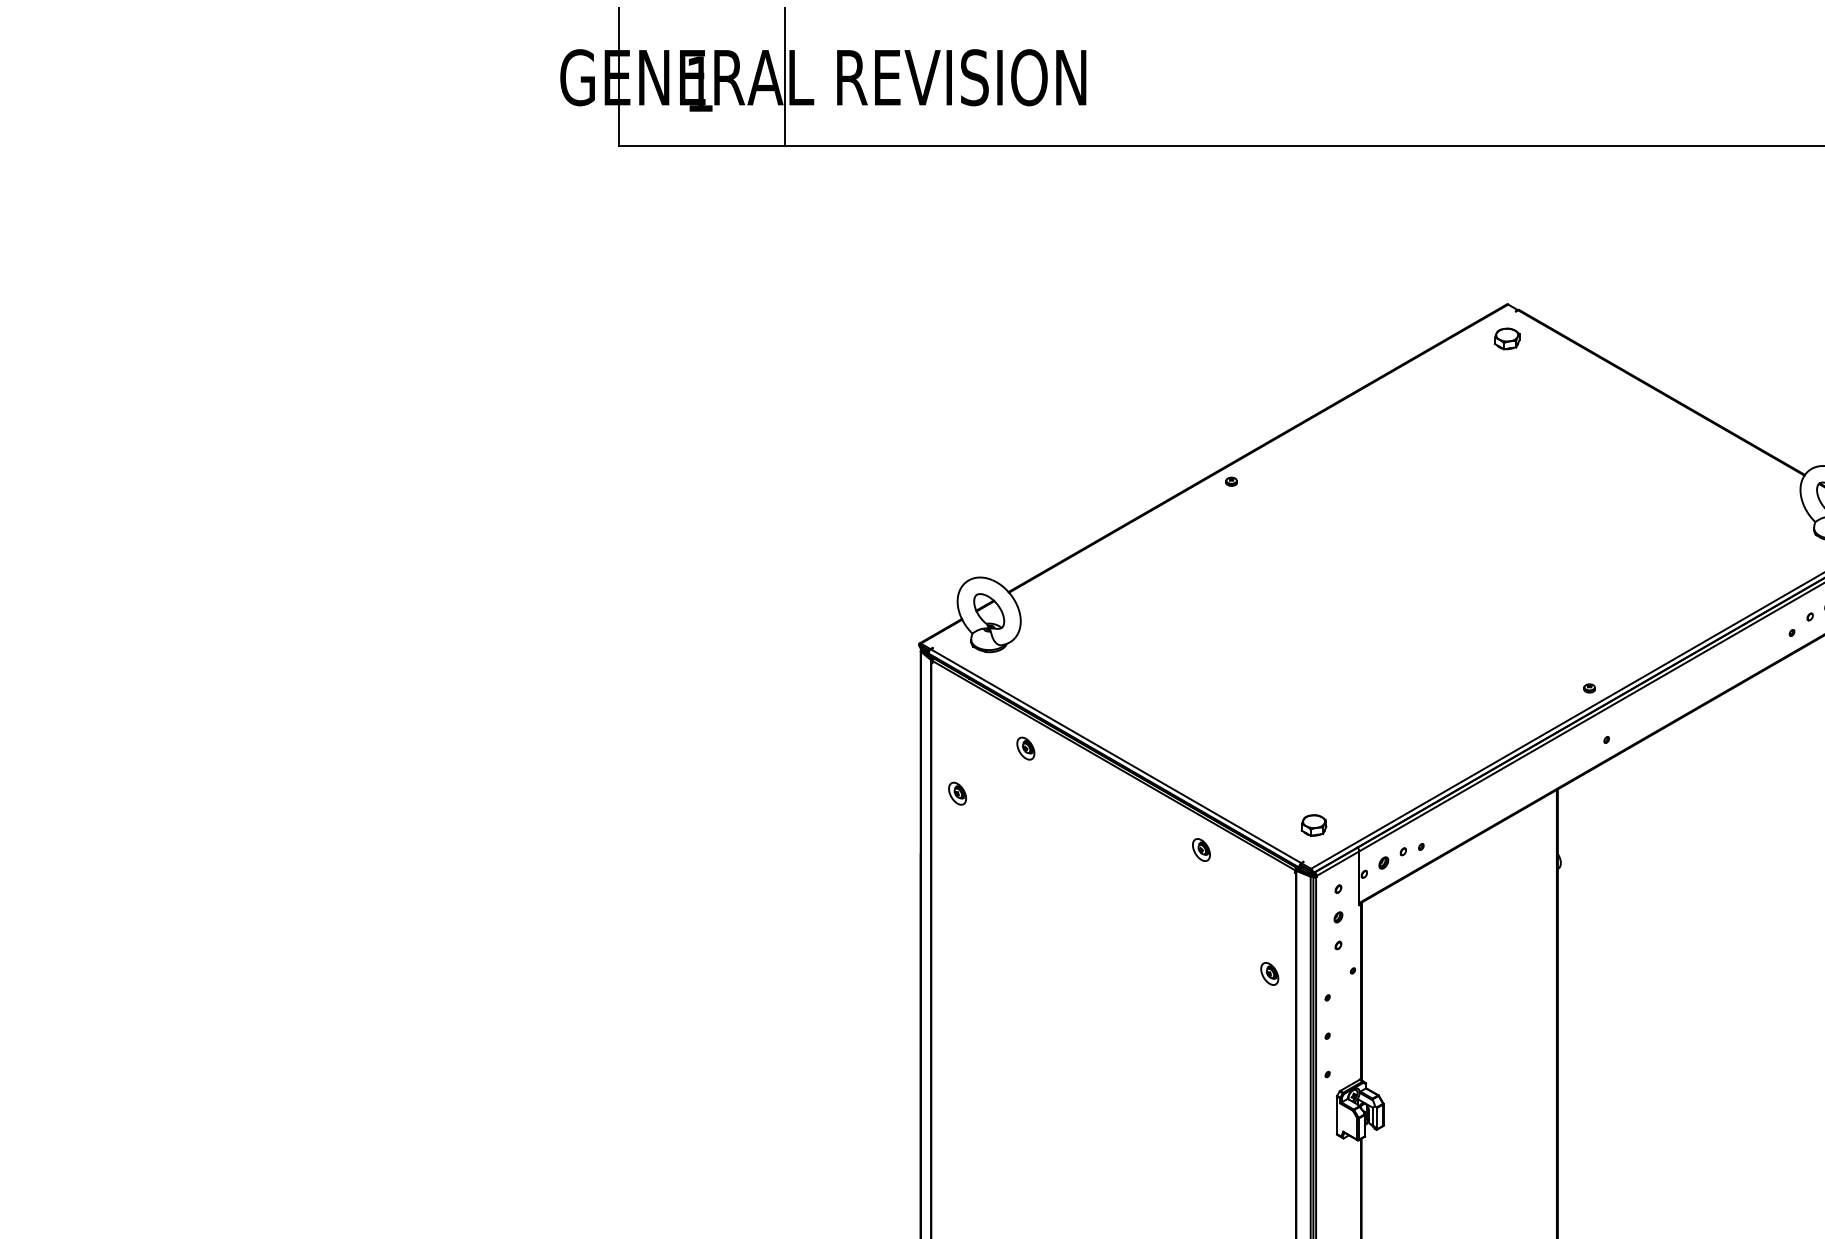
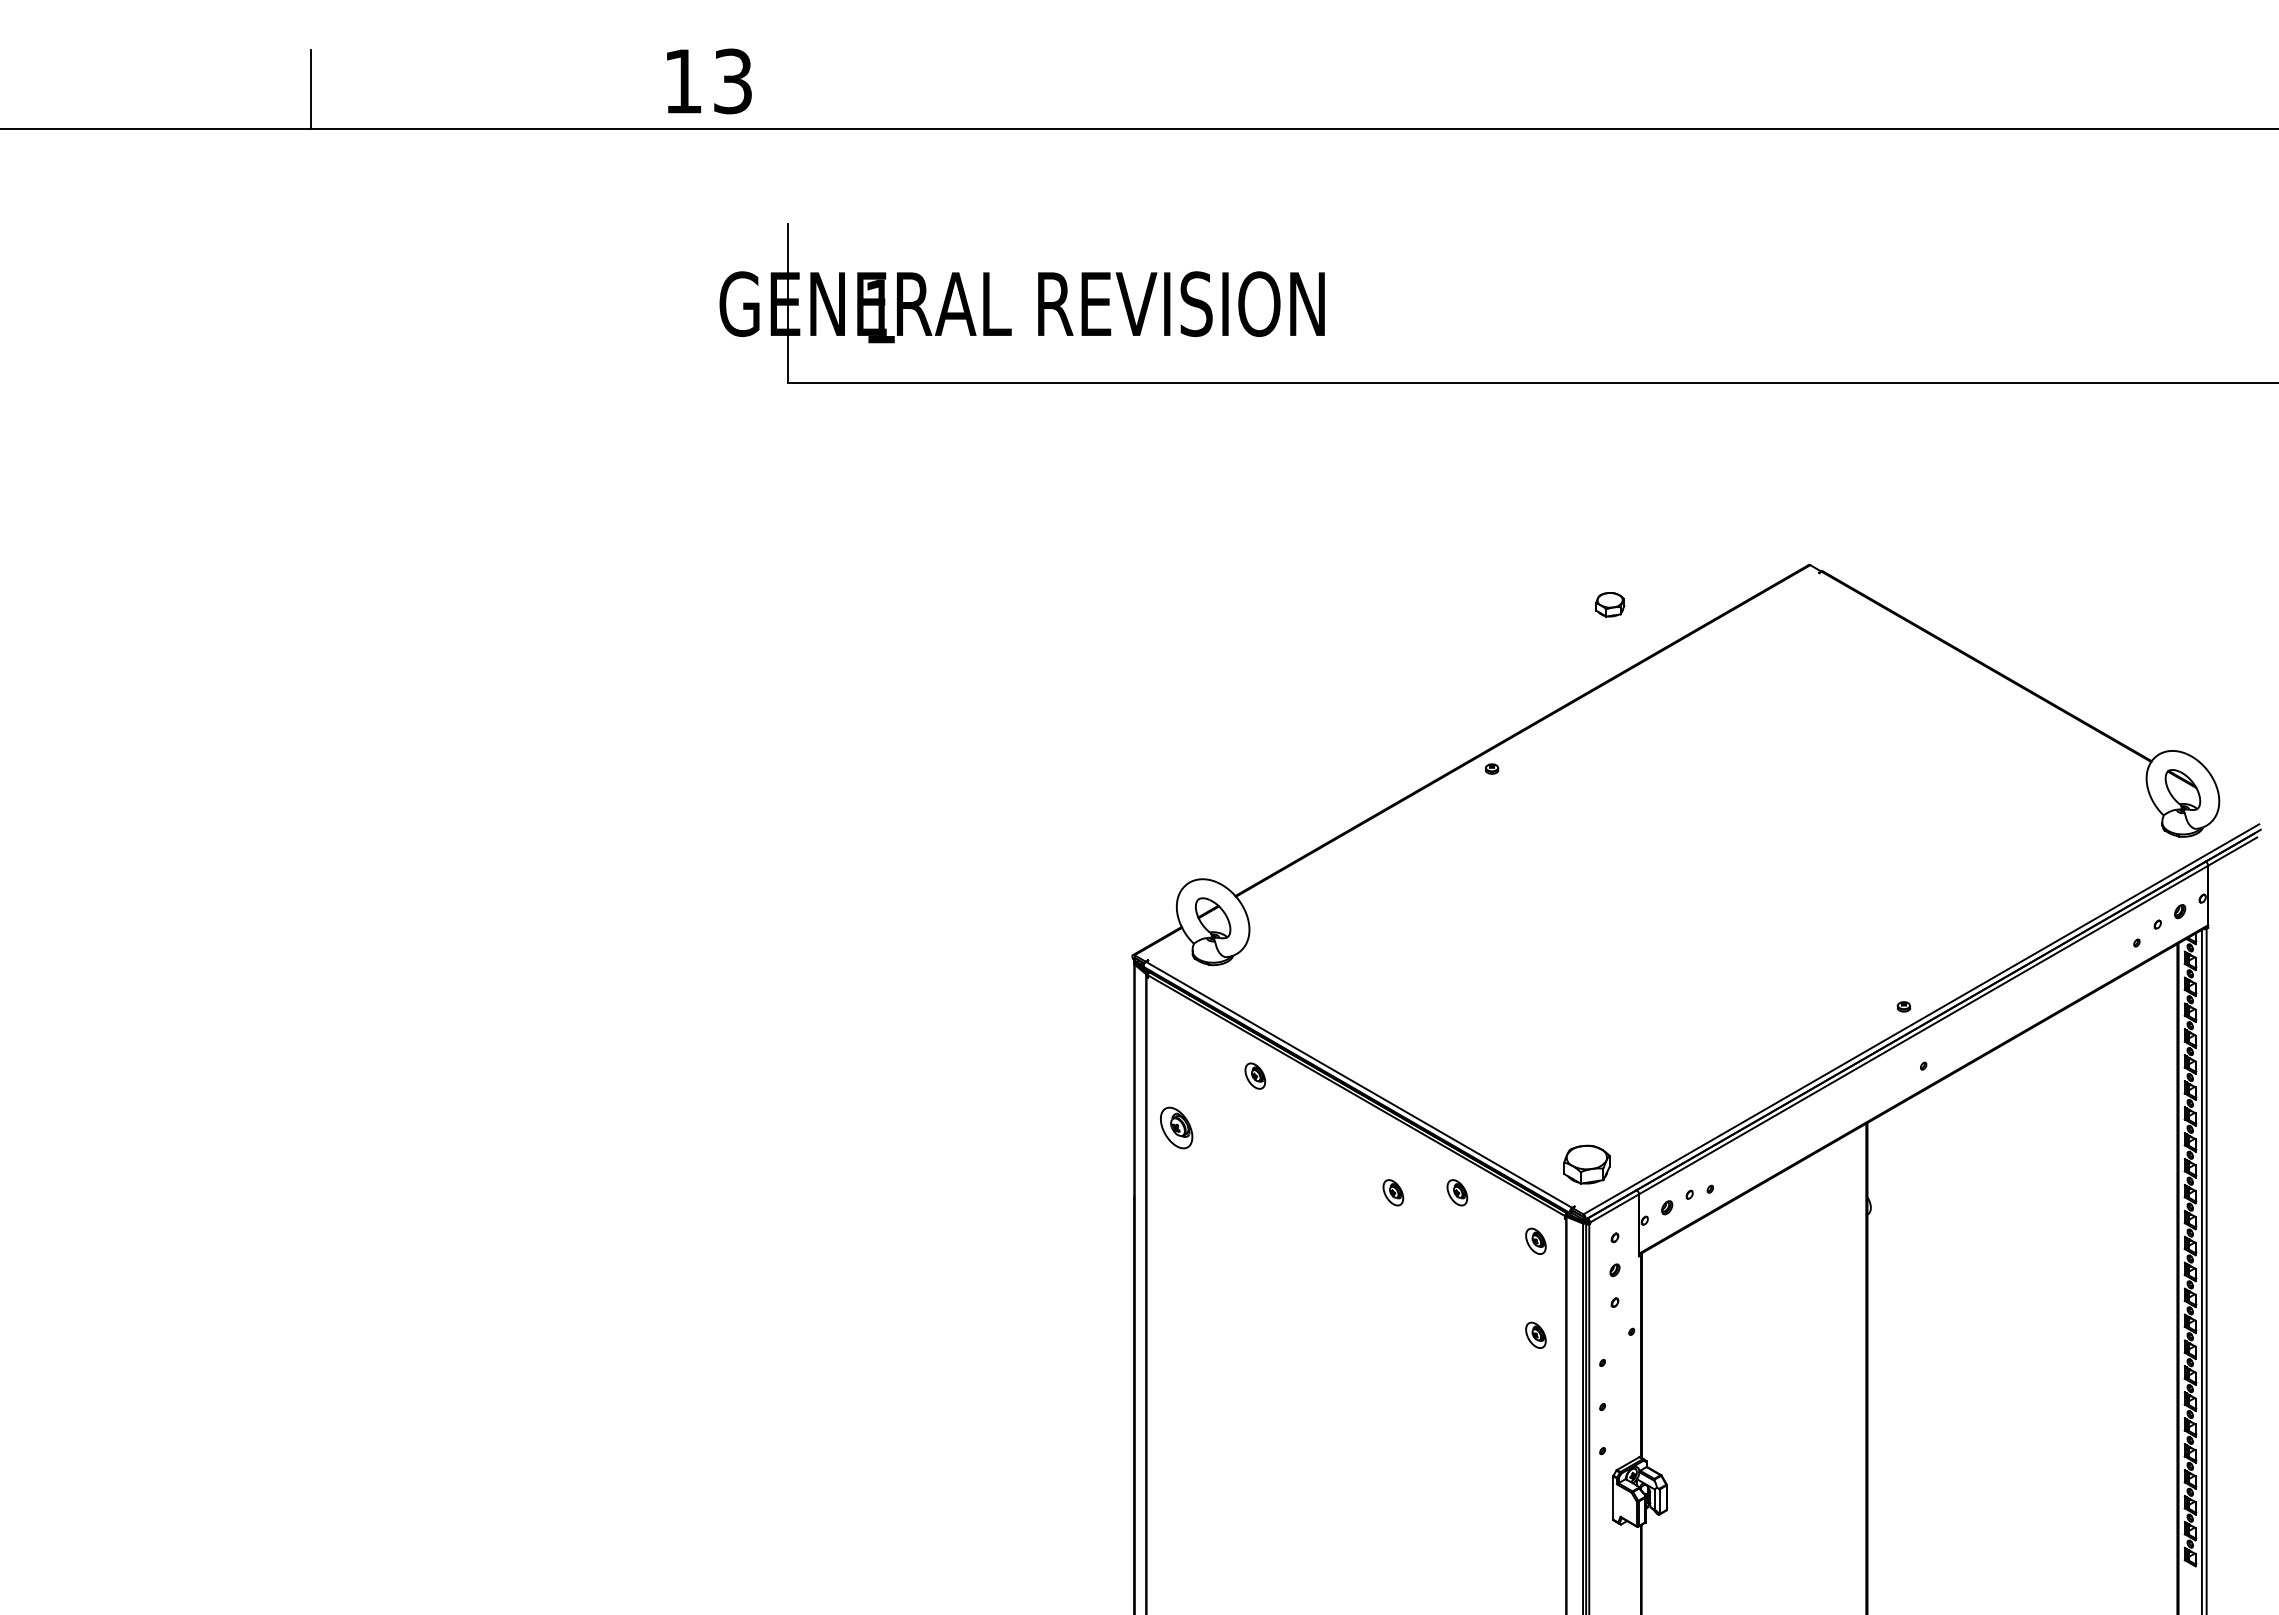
line: (785, 77) -> (978, 303), removed
part: (1507, 338) -> (1610, 604), moved
part: (957, 793) -> (1176, 1127), size x1.6
part: (1313, 825) -> (1586, 1164), size x1.6
part: (1145, 849) -> (1393, 1192), added
part: (1269, 891) -> (1535, 1240), added

